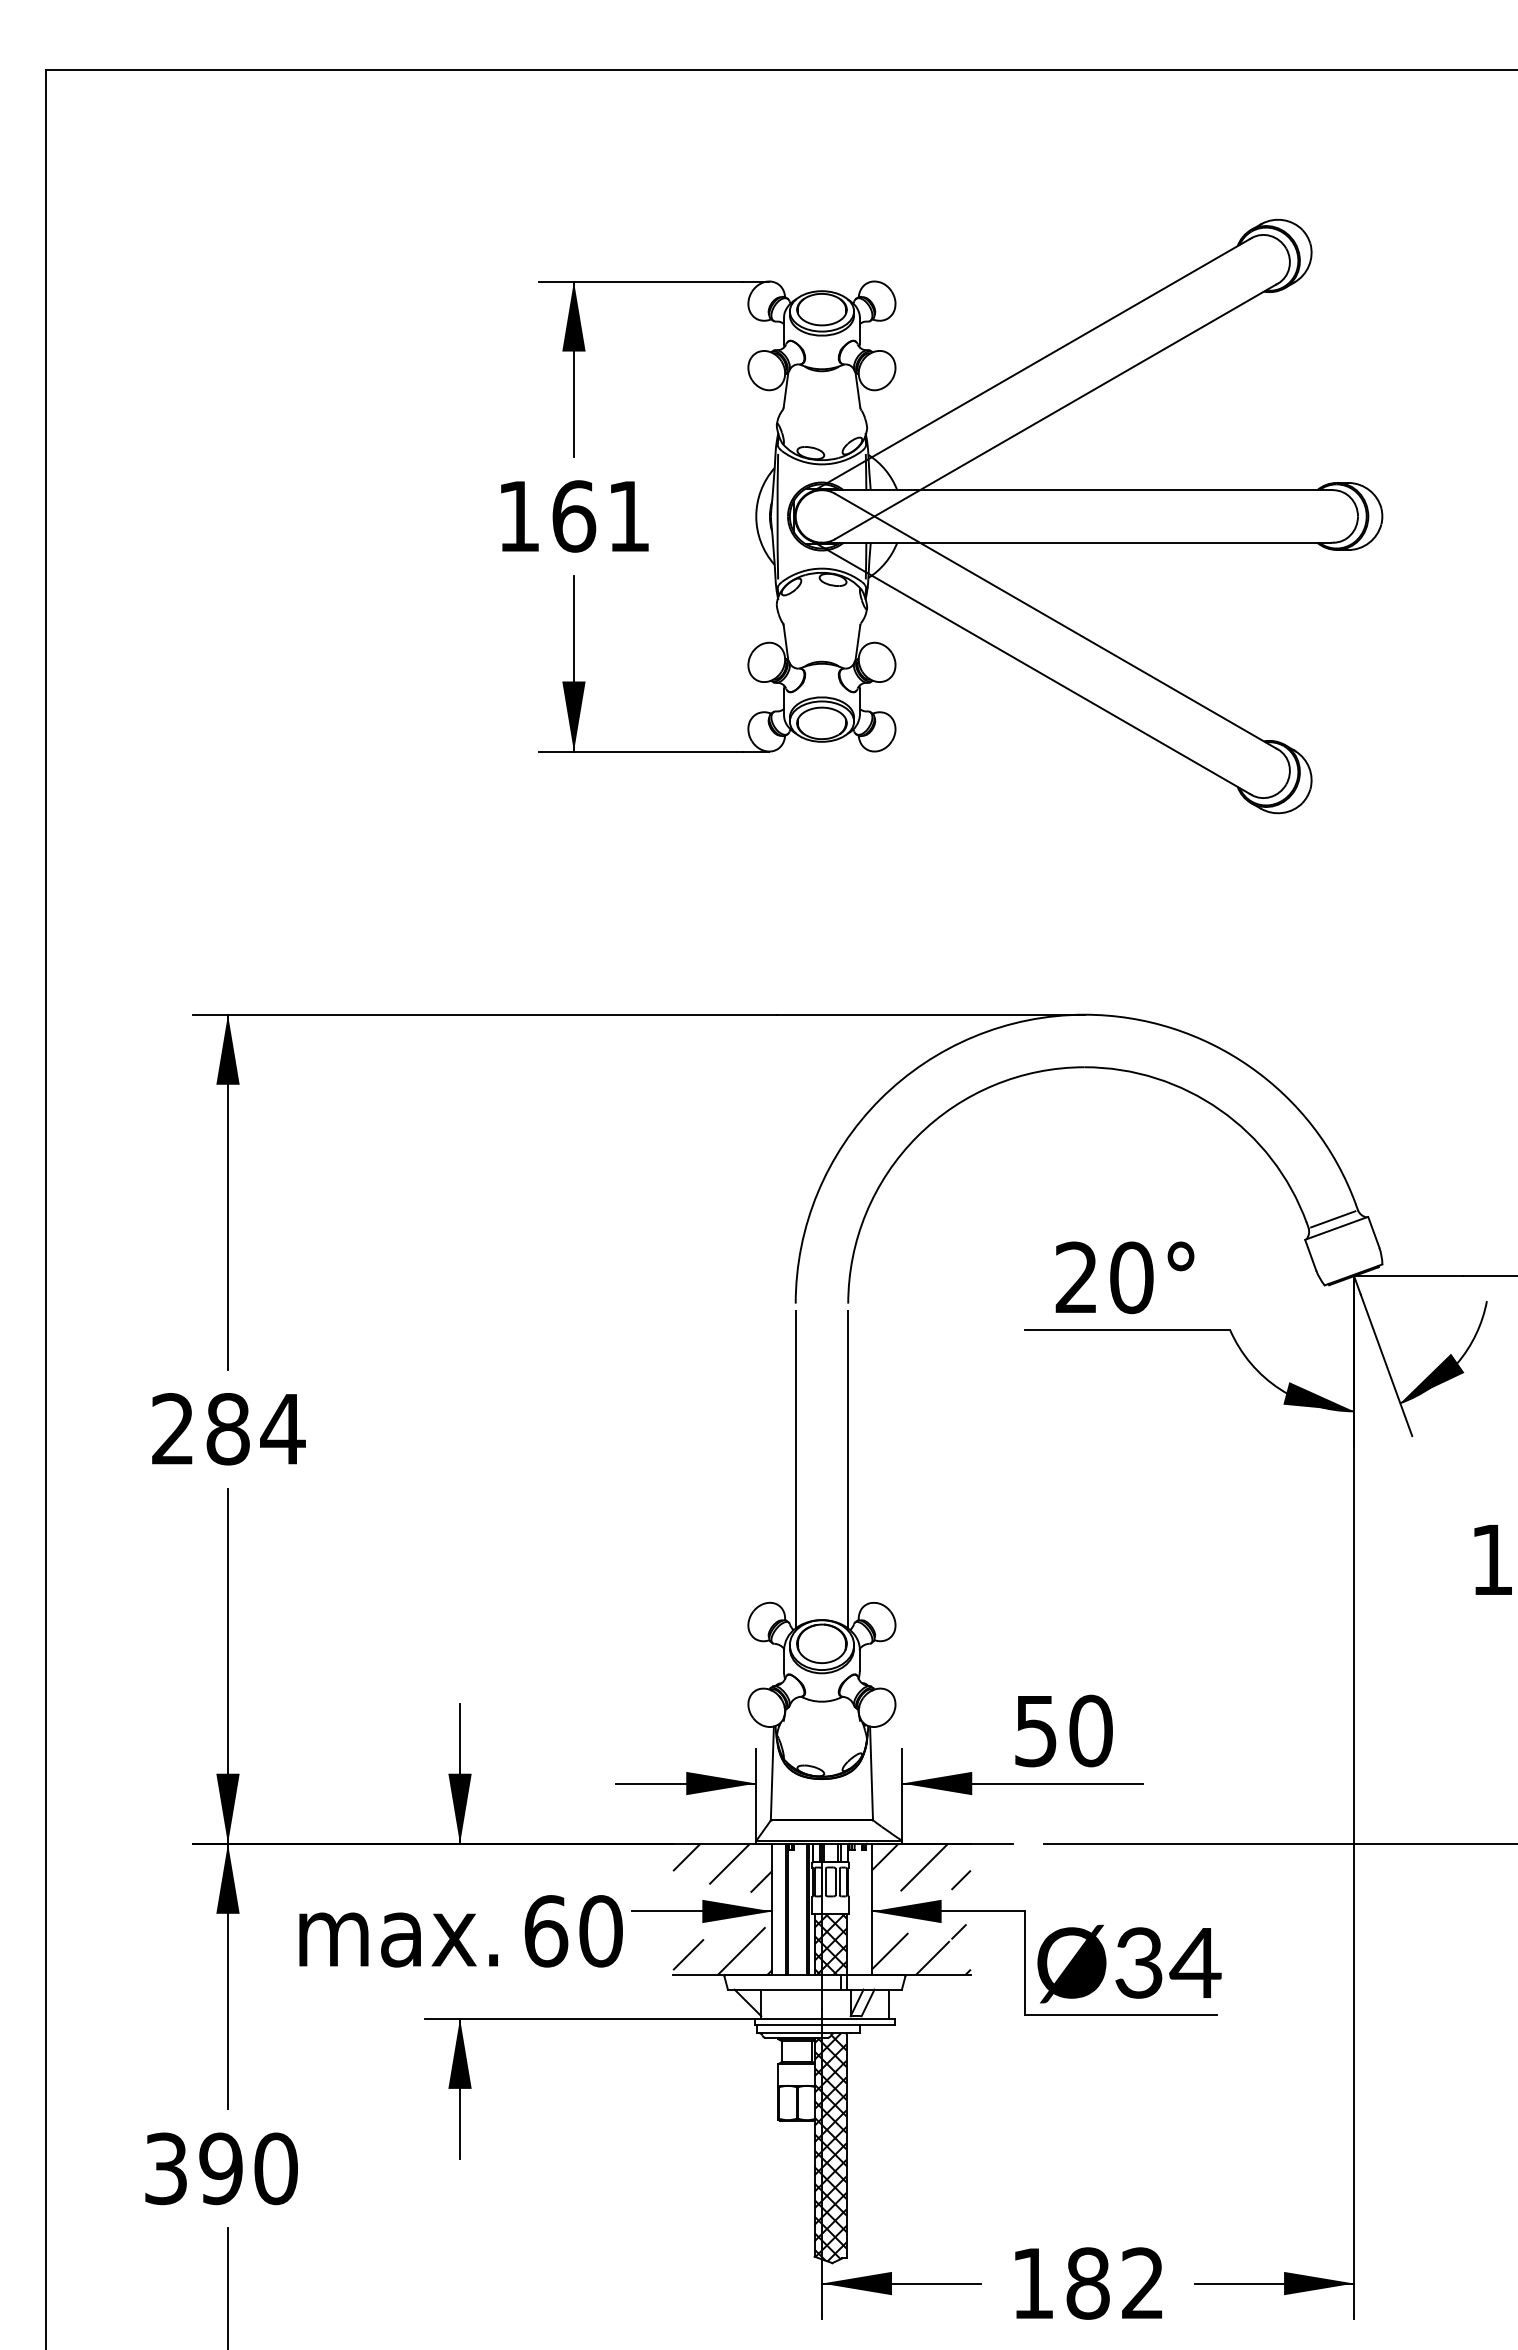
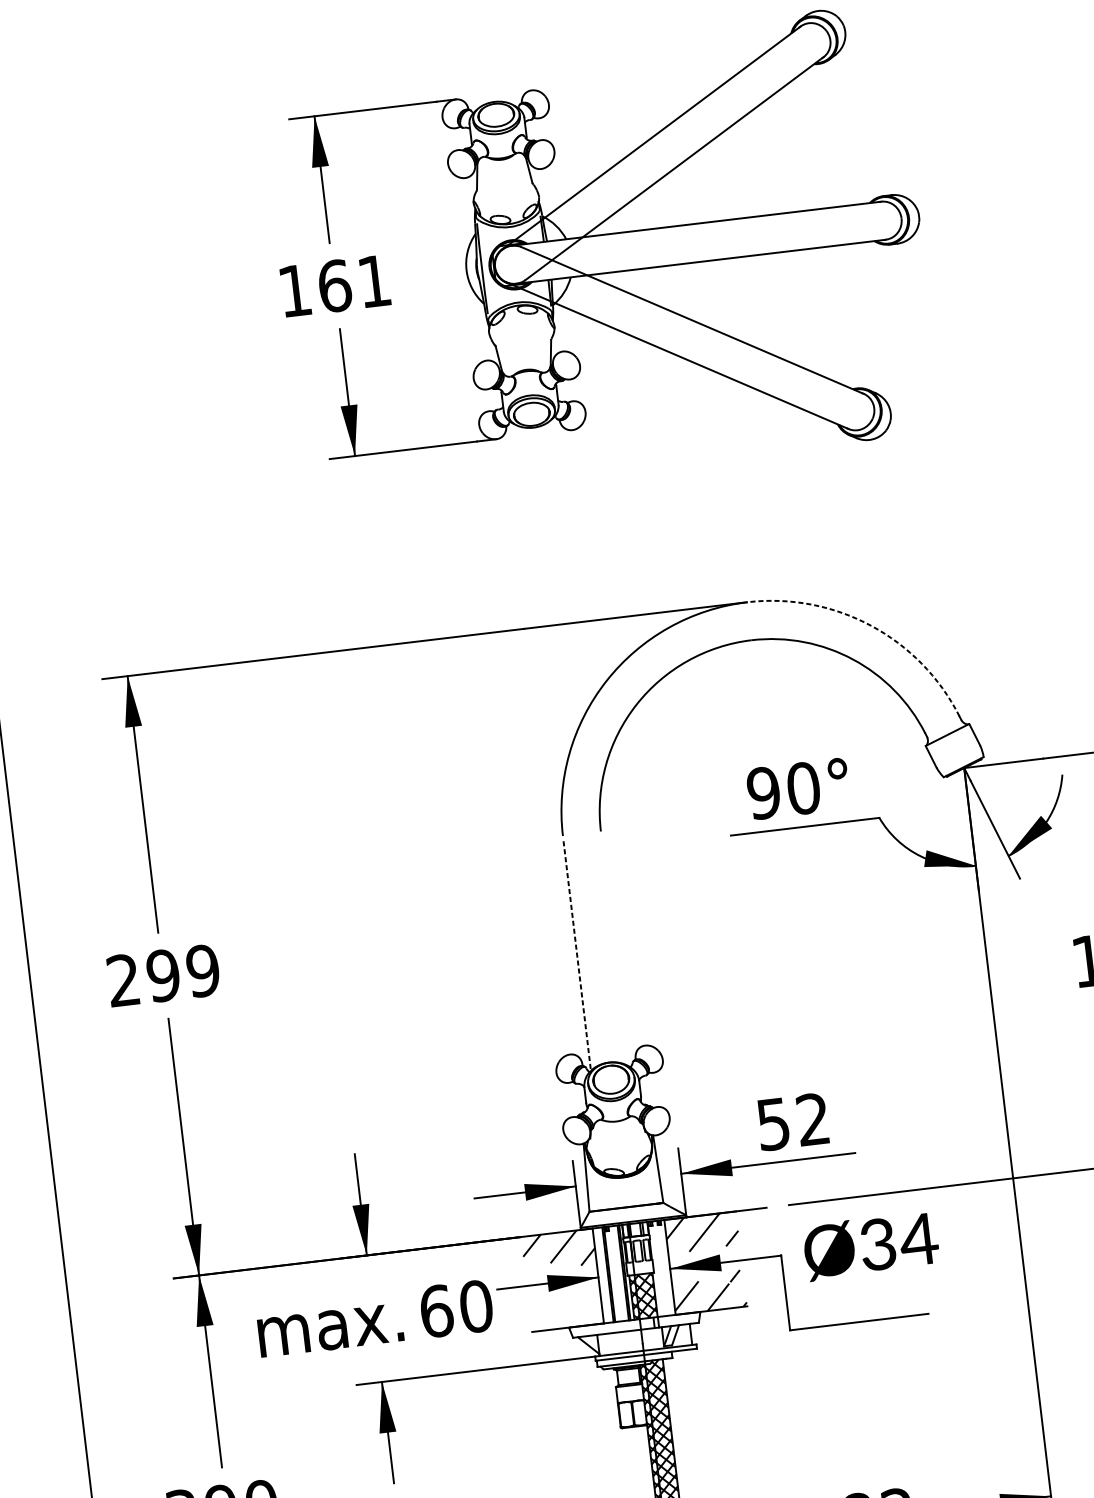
arc: (1250, 1066) -> (871, 625), solid -> dashed
line: (1333, 1219) -> (944, 728), removed
text: (1076, 1277) -> (763, 792), 20° -> 90°
text: (255, 1429) -> (183, 973), 284 -> 299
line: (795, 1469) -> (577, 955), solid -> dashed
line: (848, 1469) -> (615, 951), removed
text: (1090, 1730) -> (812, 1119), 50 -> 52
hatch: (722, 1951) -> (565, 1310), removed
text: (1129, 1963) -> (871, 1245), moved

